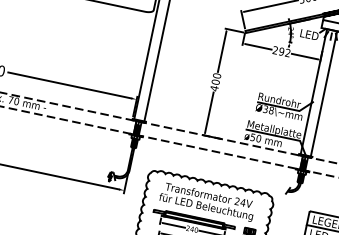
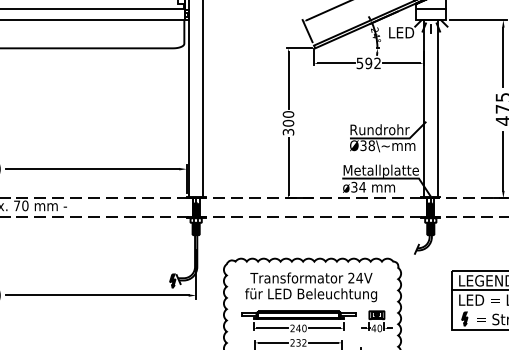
text: (275, 50) -> (359, 63), 292 -> 592
text: (214, 88) -> (288, 131), 400 -> 300
text: (255, 137) -> (358, 186), ø50 -> ø34

